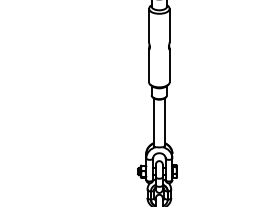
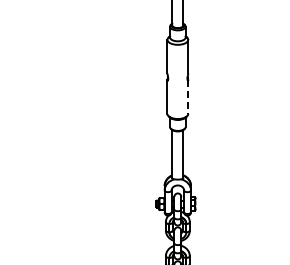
line: (169, 66) -> (188, 97), solid -> dashed

